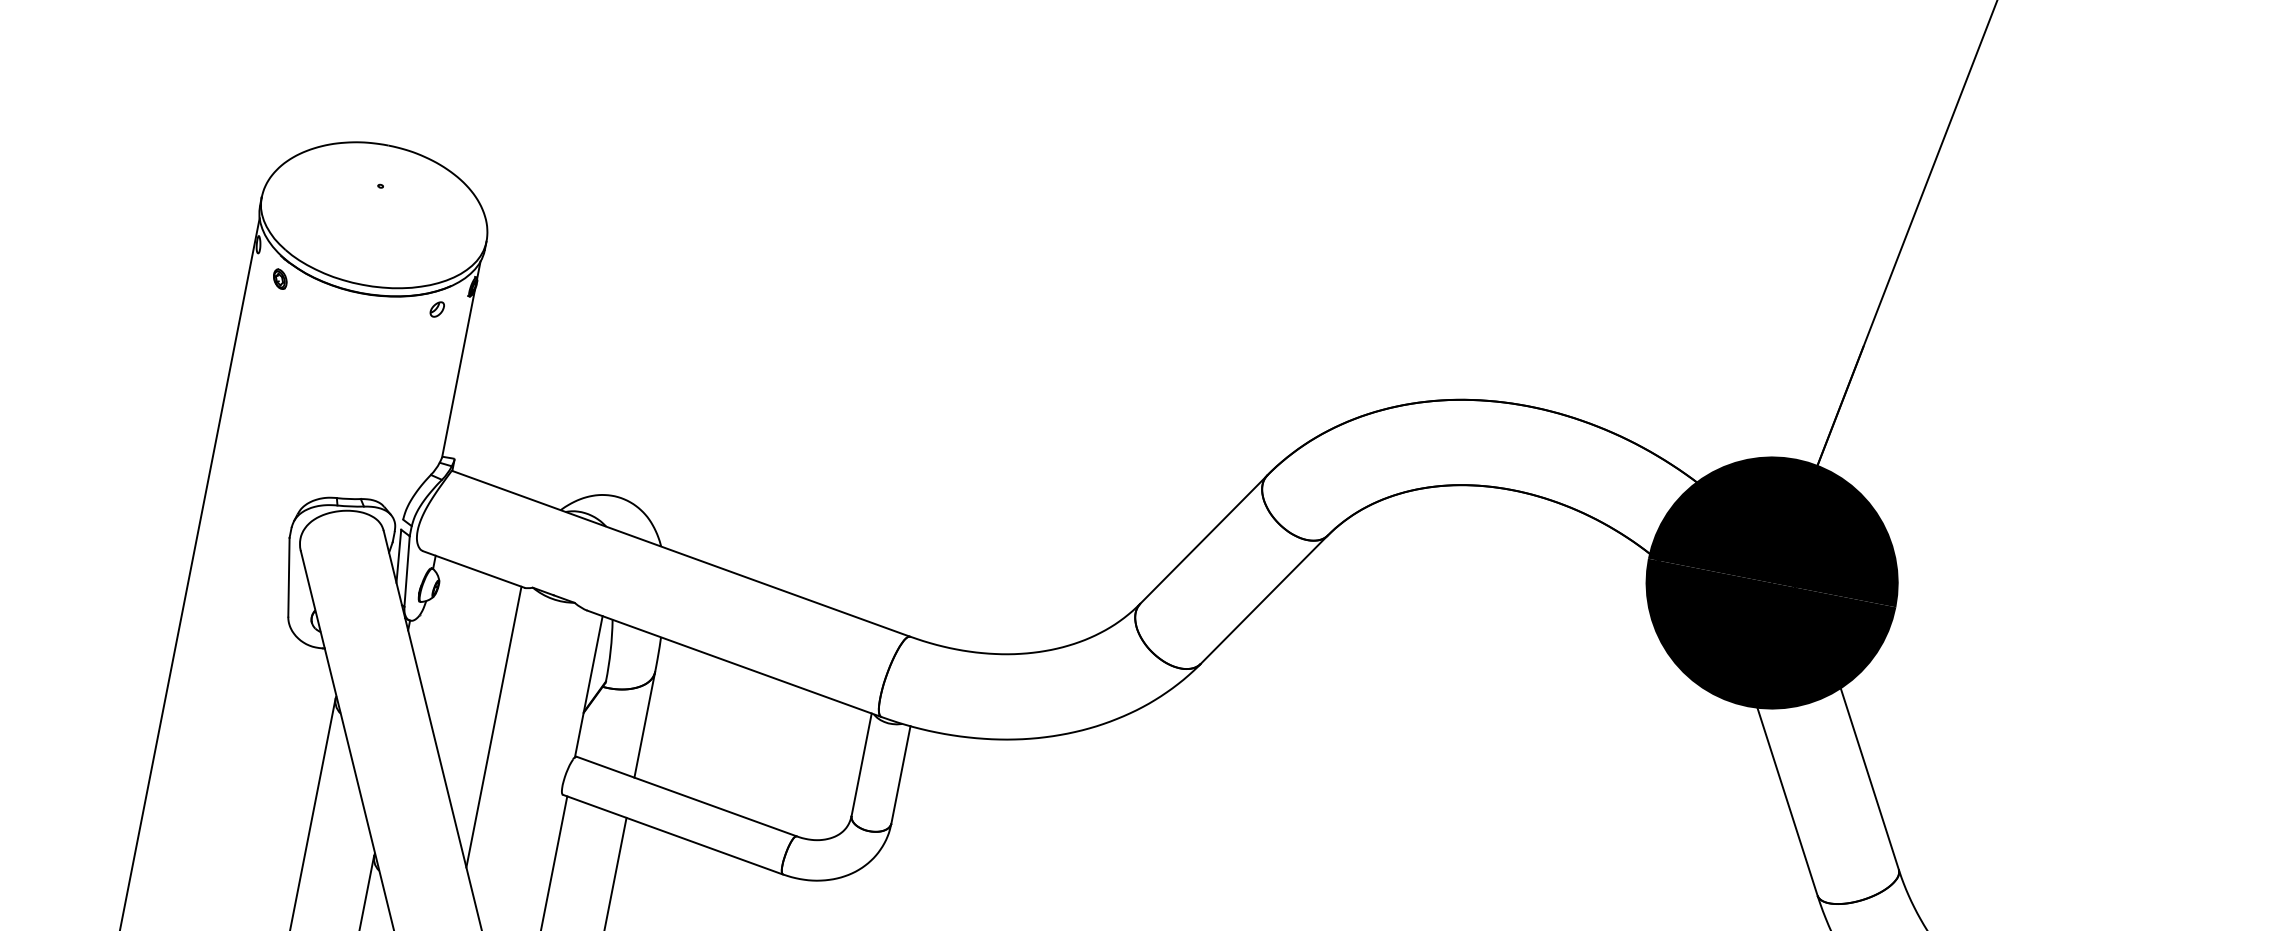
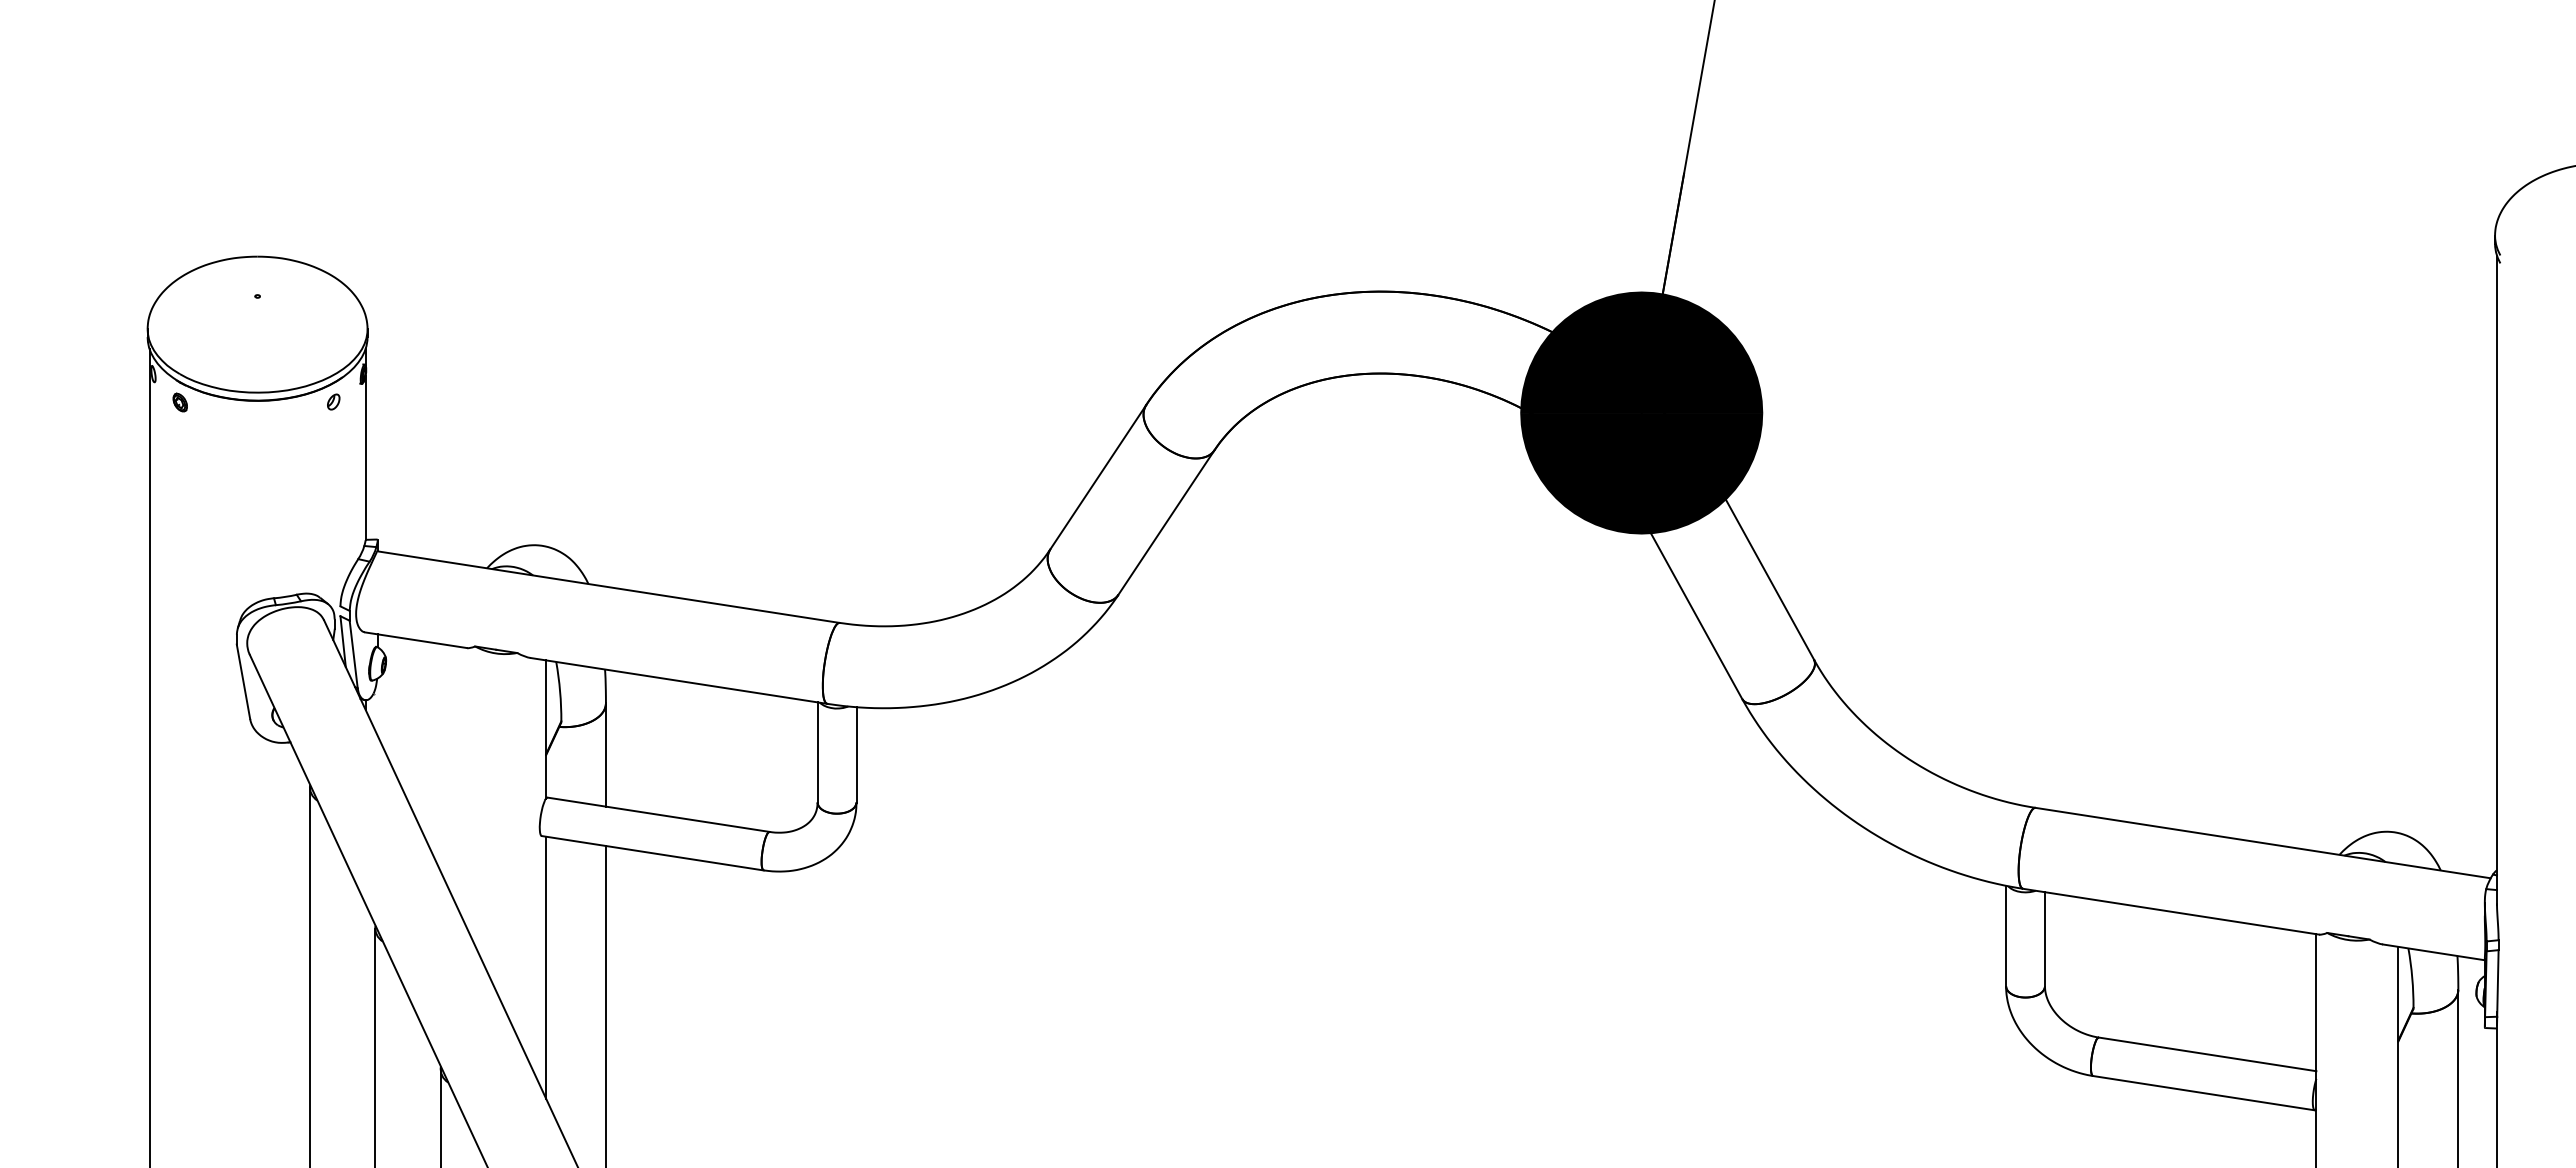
line: (494, 726) -> (464, 784), removed

